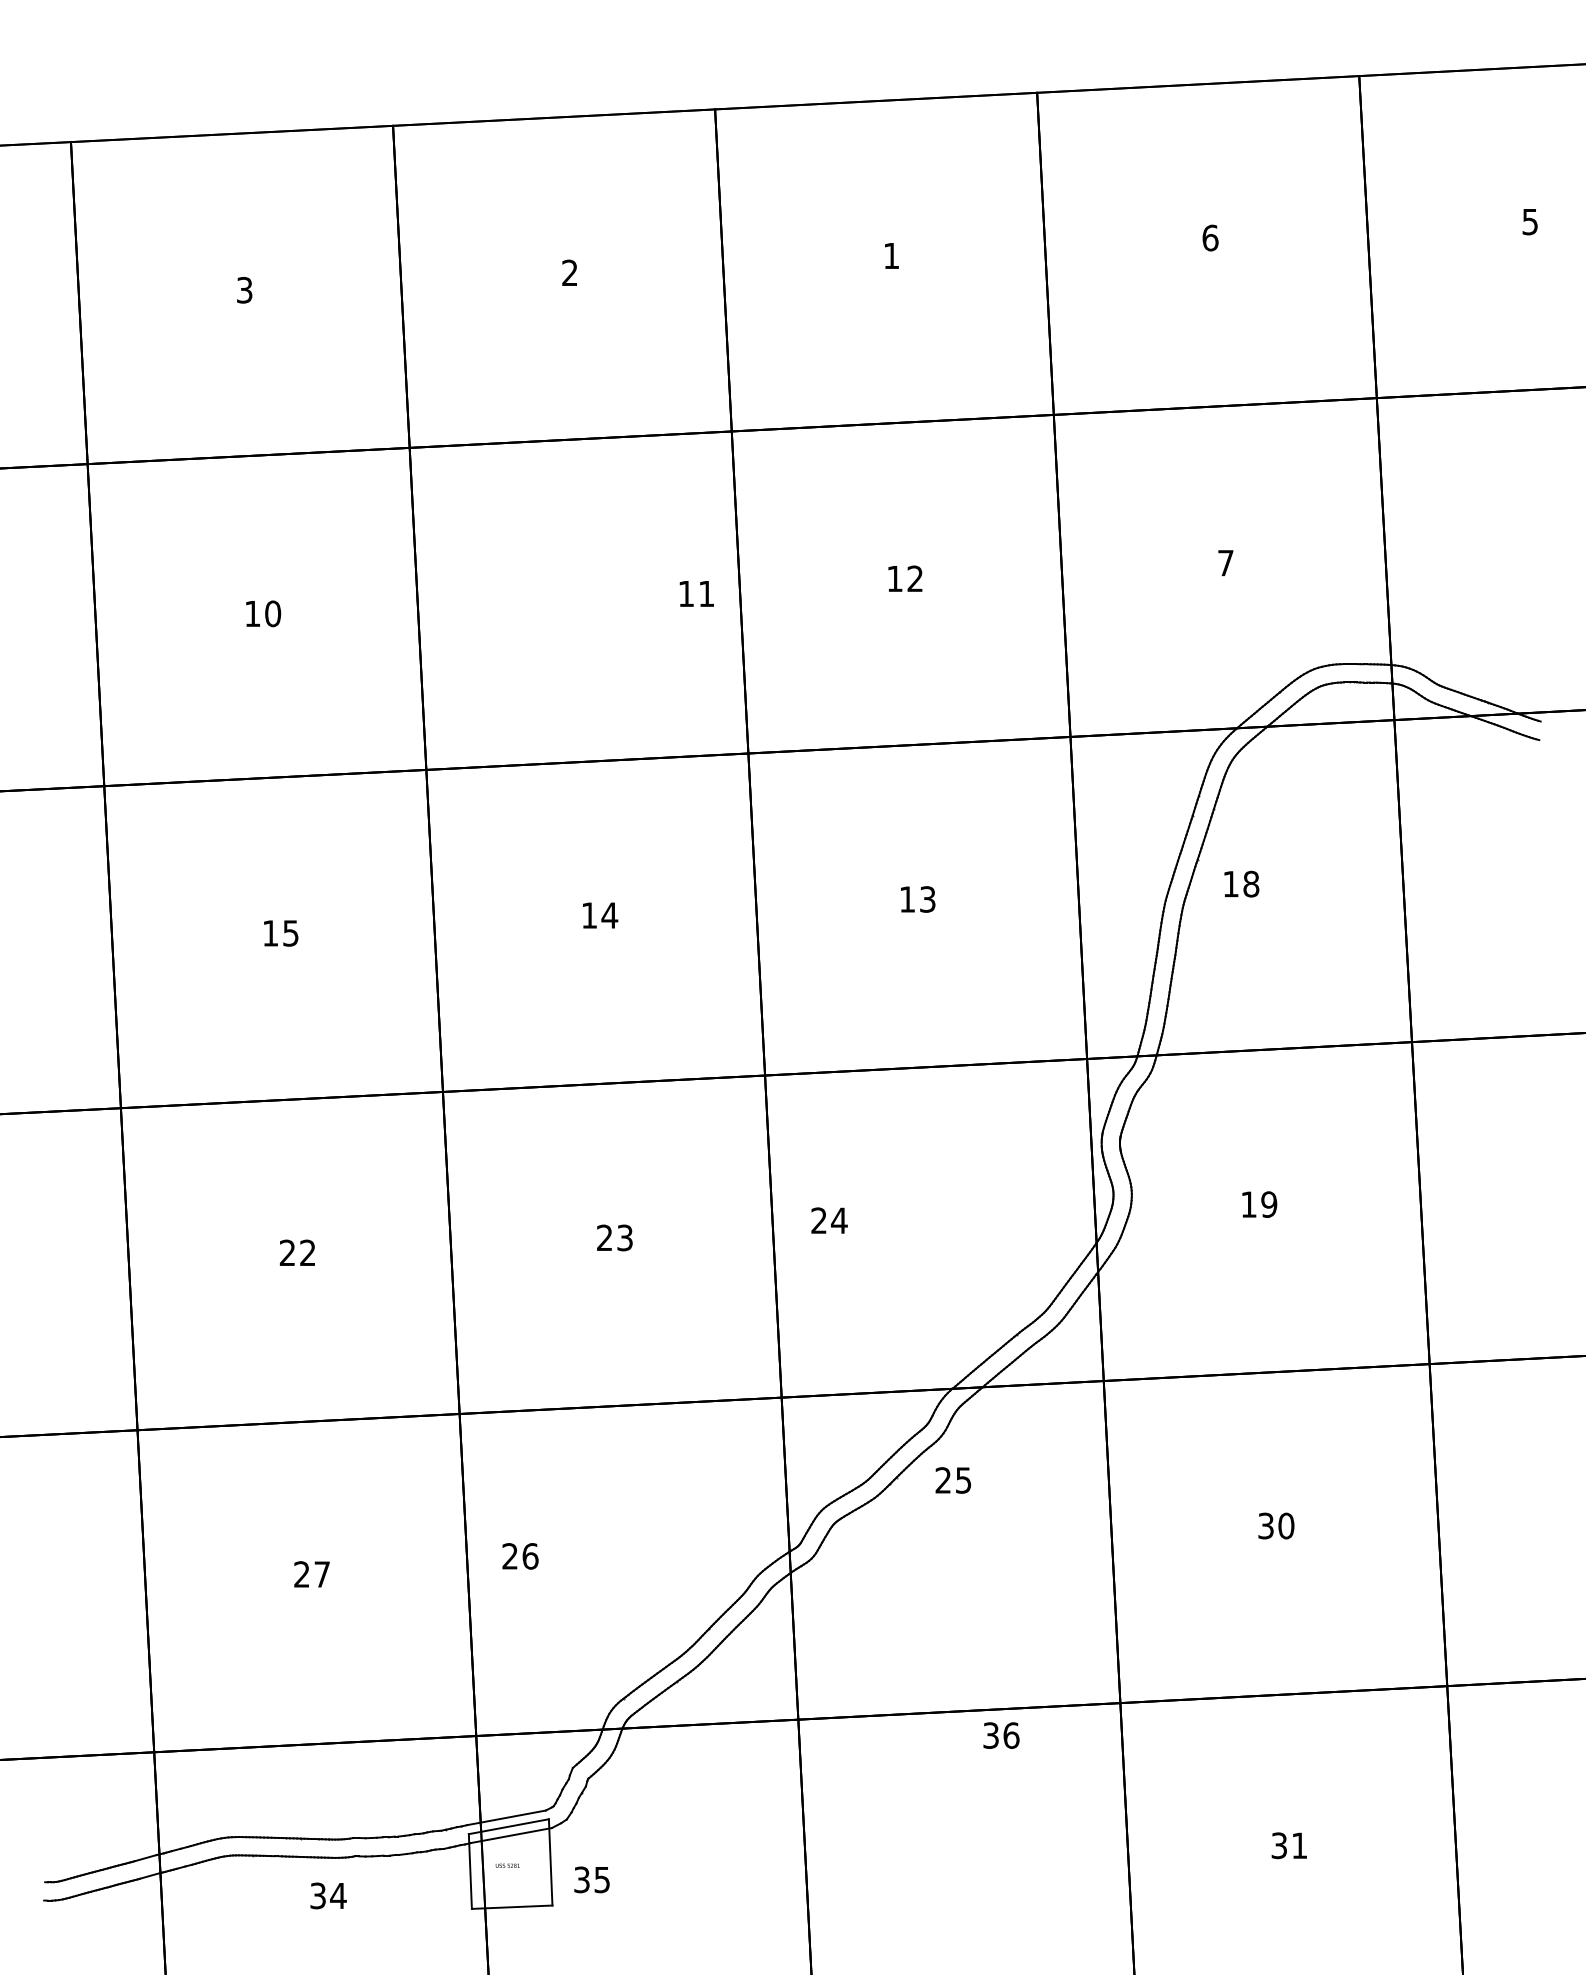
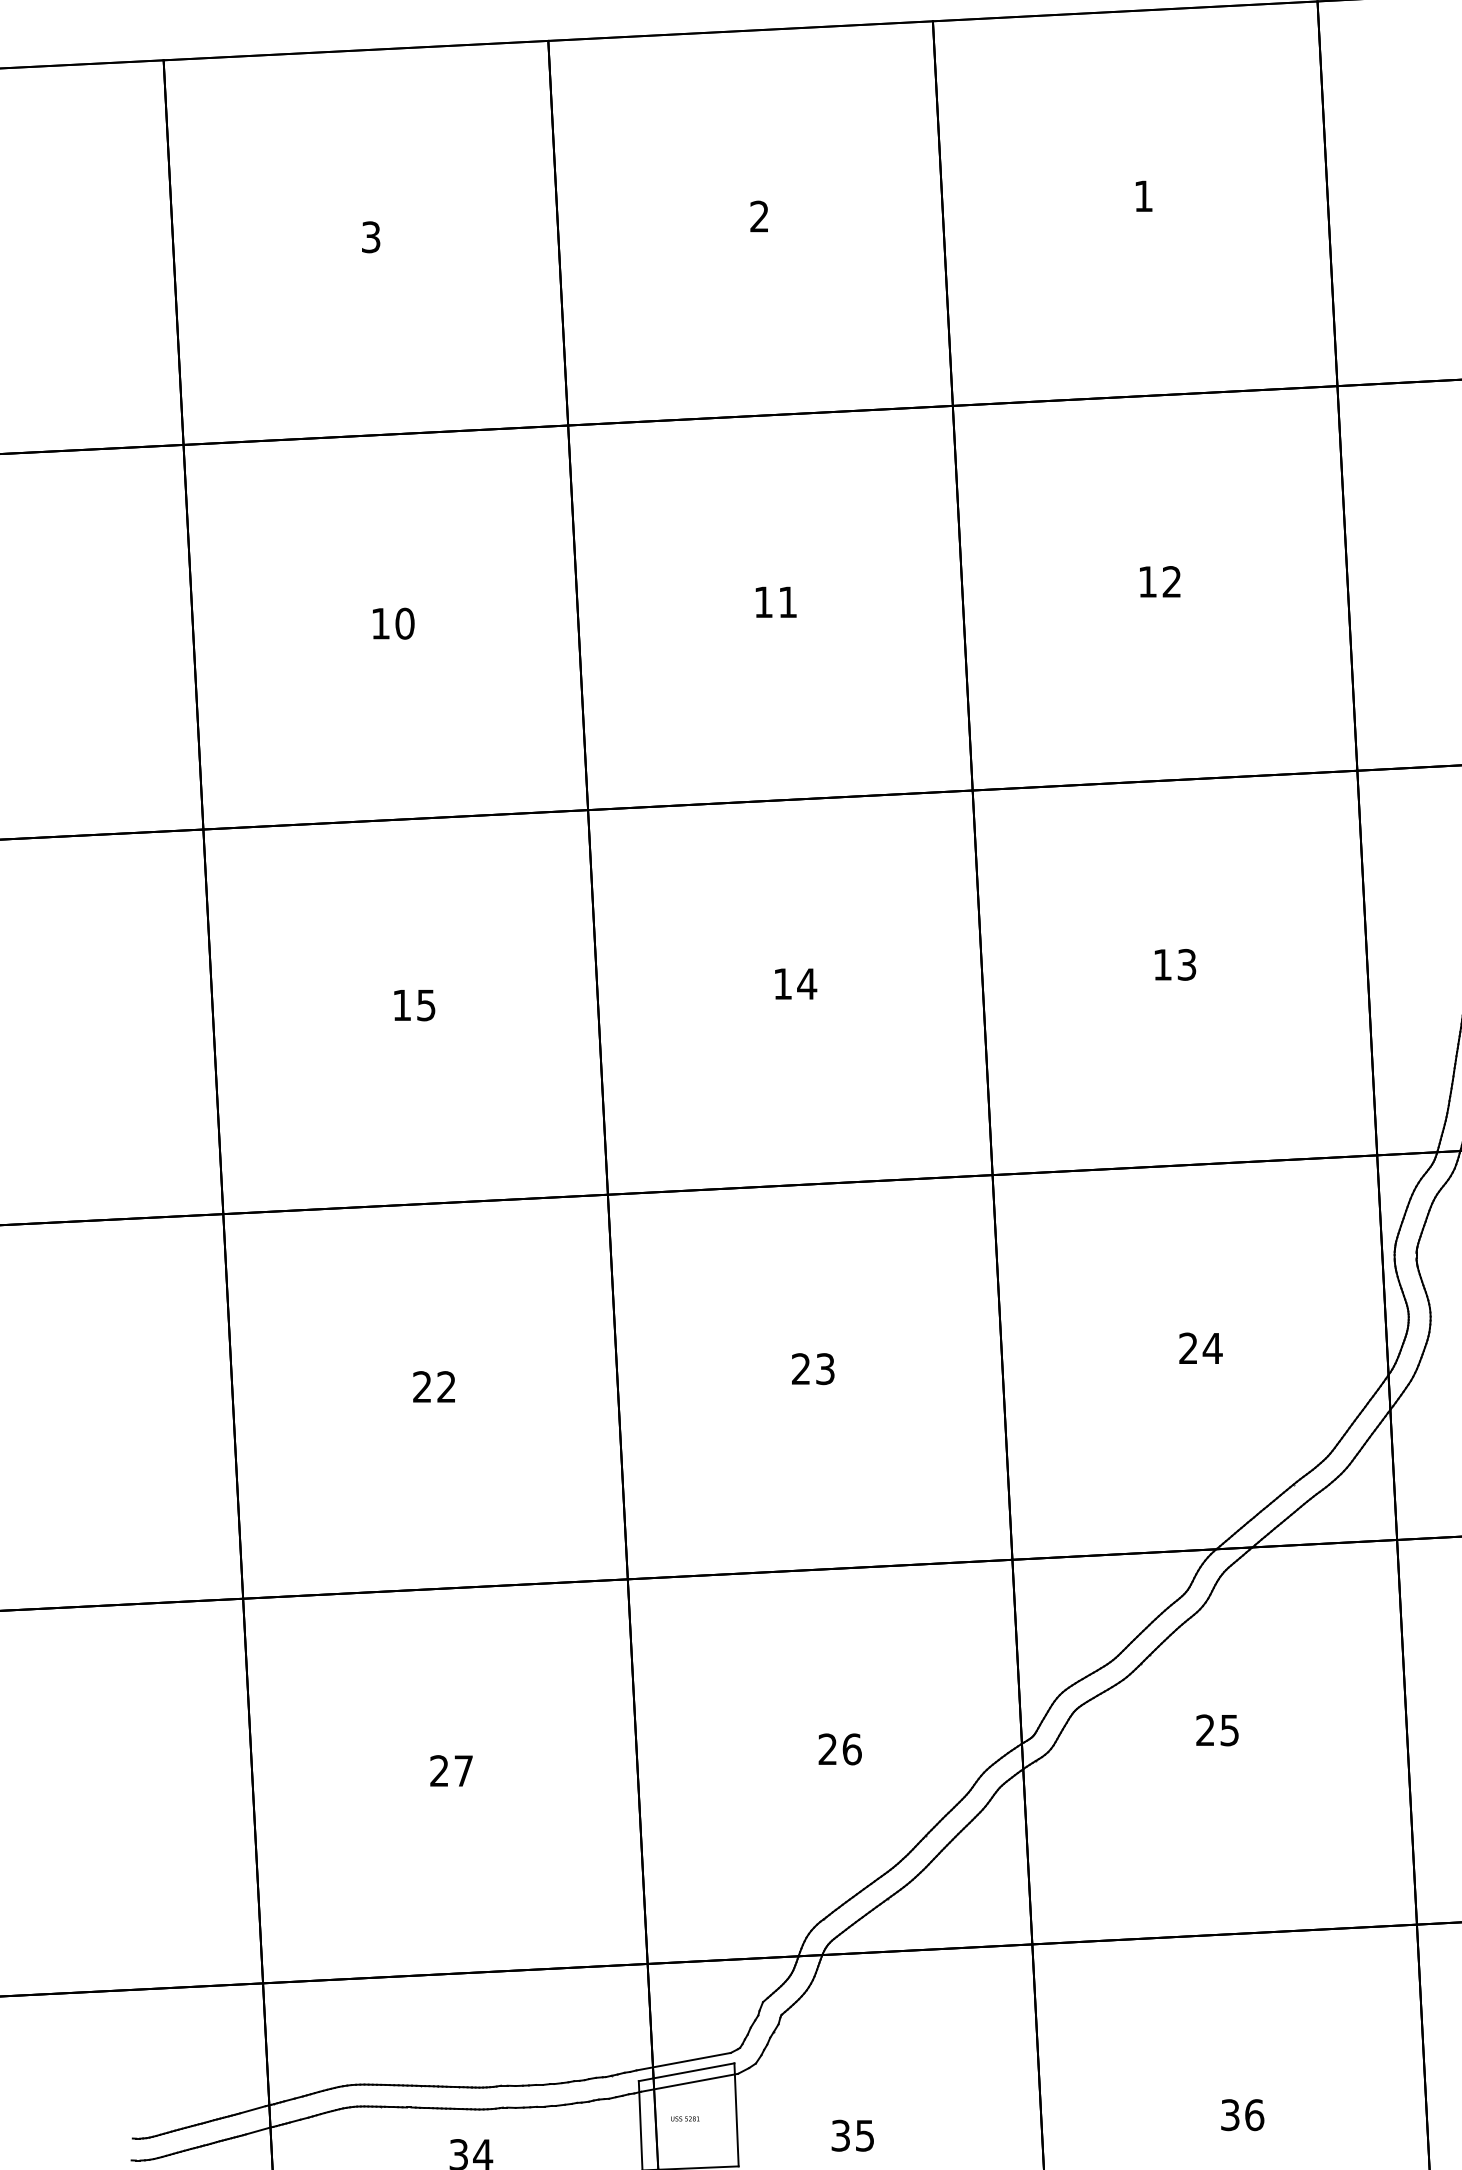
text: (696, 593) -> (775, 601), moved
text: (829, 1220) -> (1200, 1348), moved
text: (952, 1480) -> (1216, 1730), moved
text: (520, 1556) -> (840, 1749), moved
text: (1001, 1735) -> (1242, 2114), moved
text: (591, 1879) -> (852, 2135), moved

